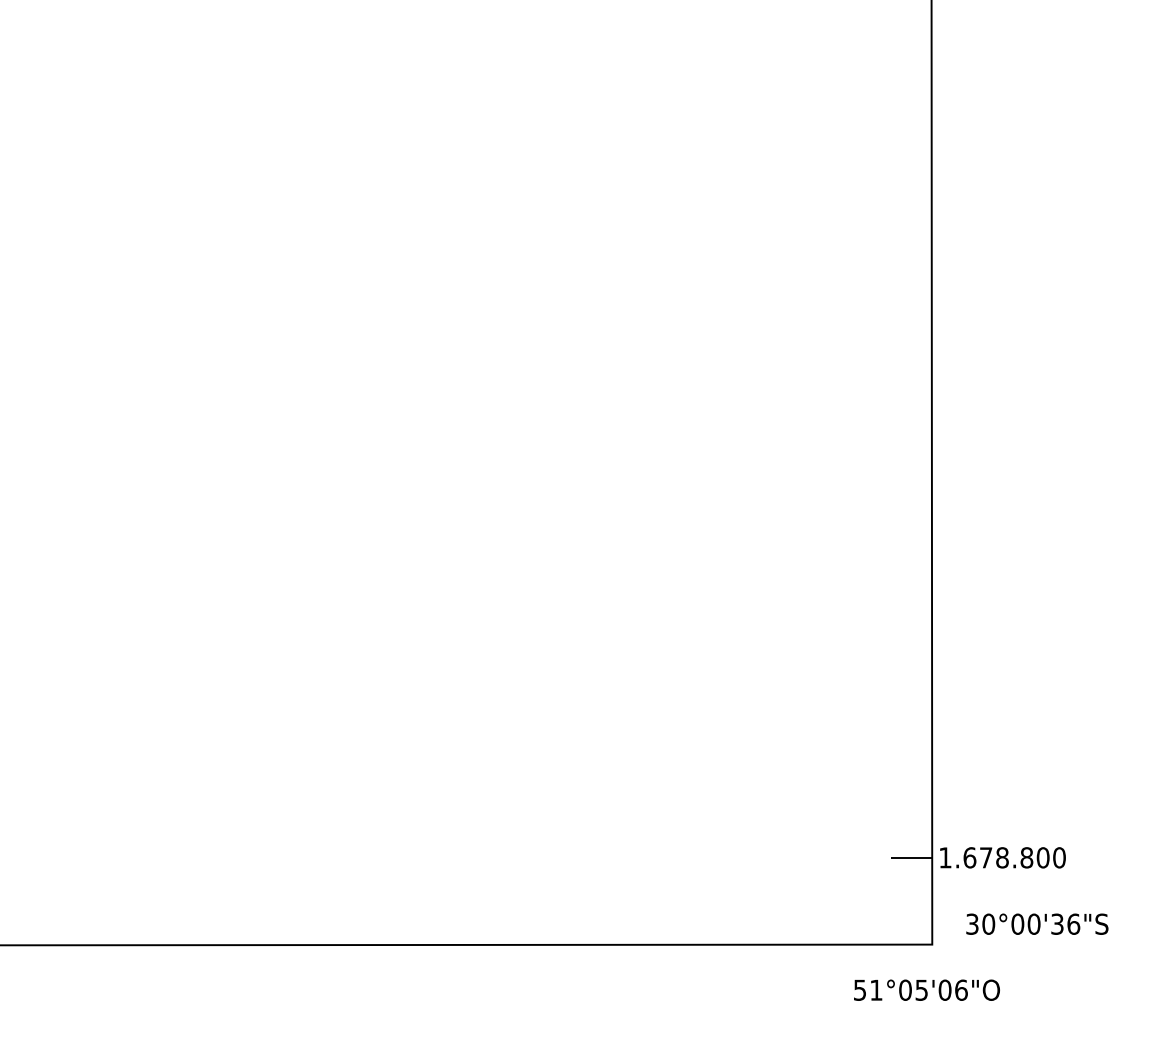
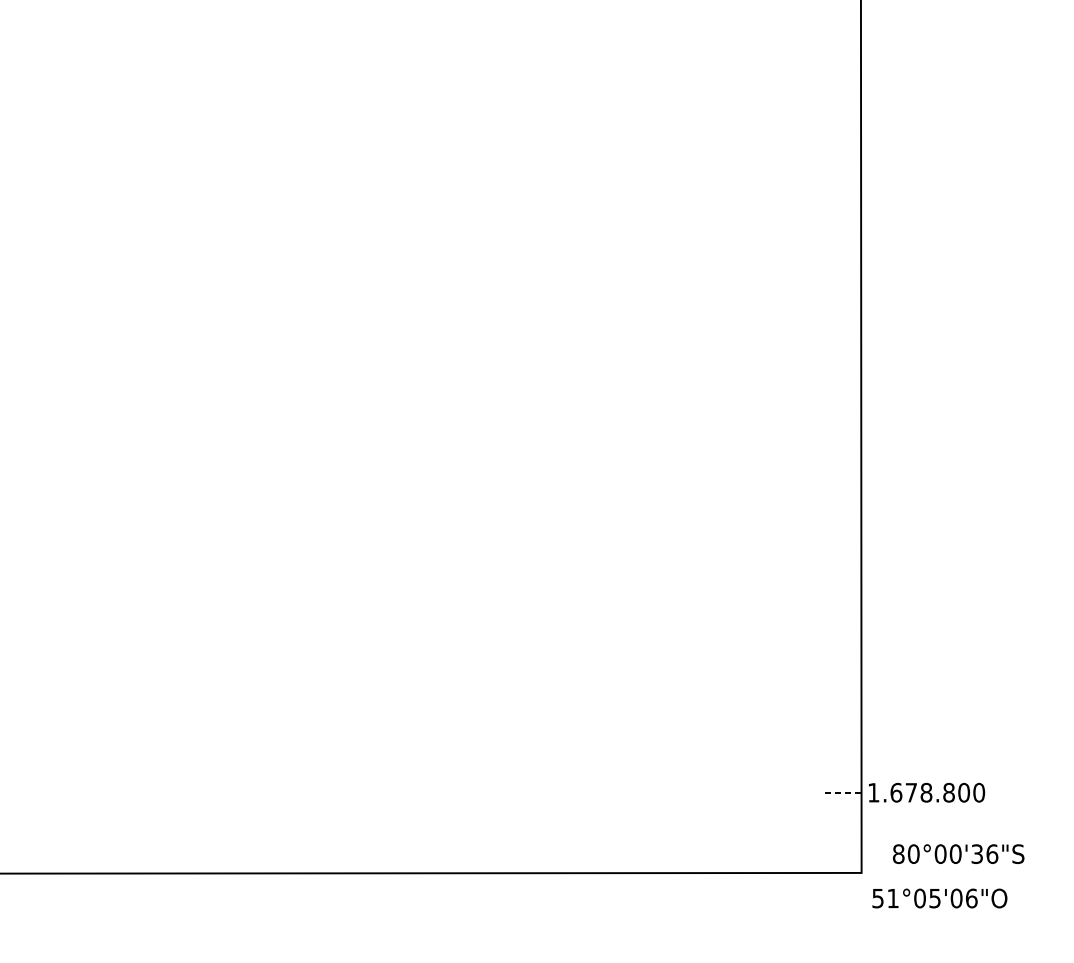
line: (911, 857) -> (842, 792), solid -> dashed
text: (972, 923) -> (898, 853), 30°00'36"S -> 80°00'36"S
text: (926, 989) -> (939, 897), moved

